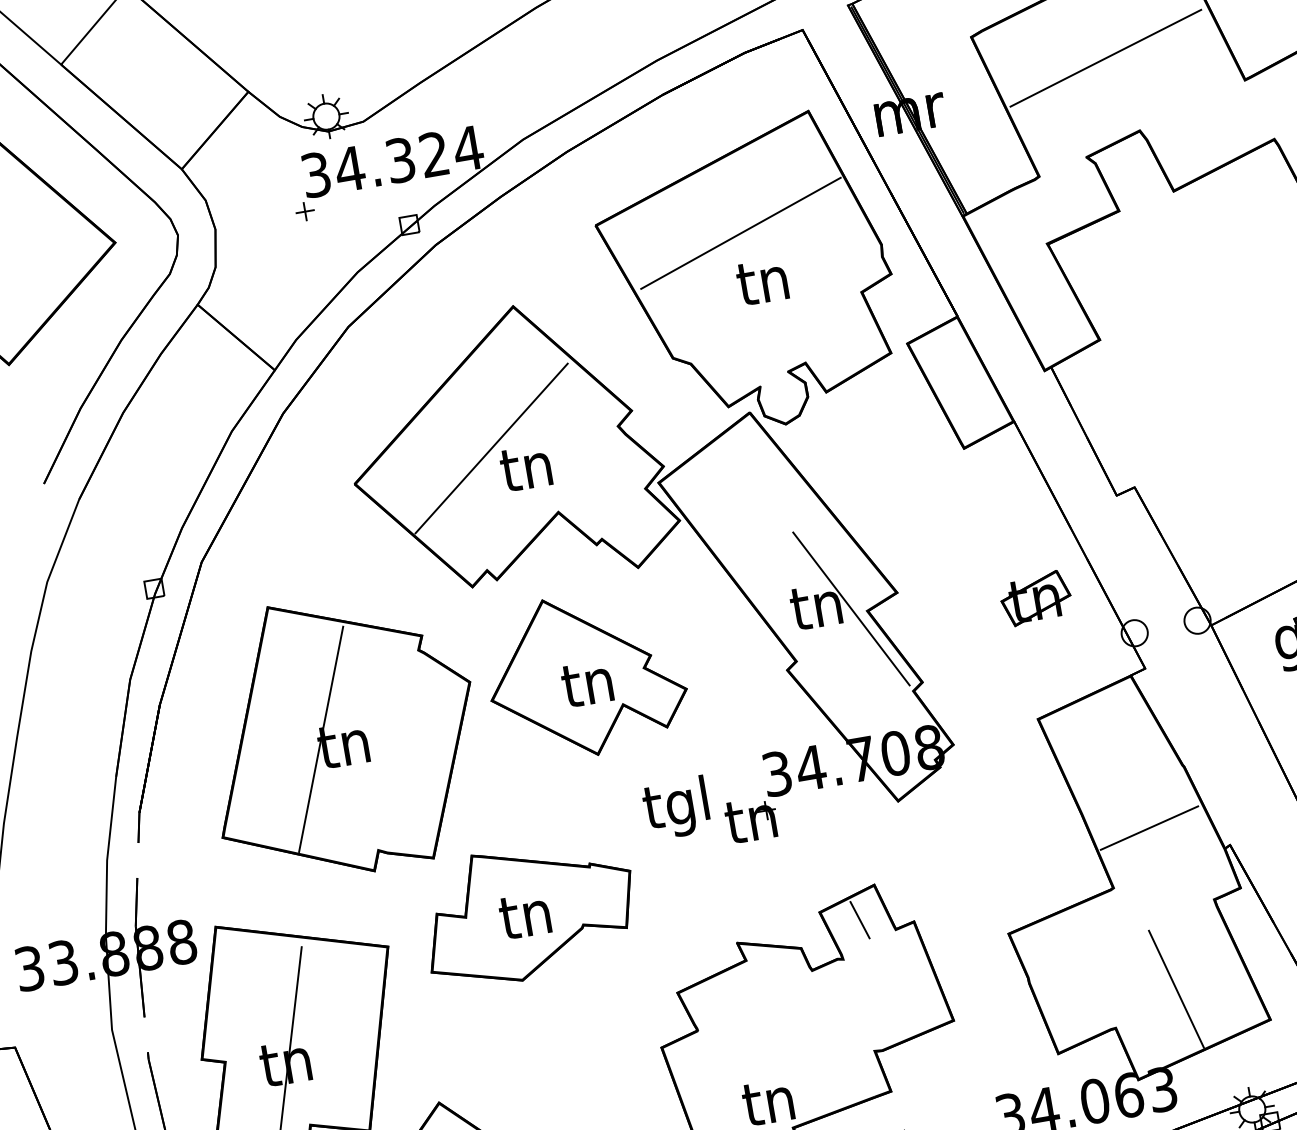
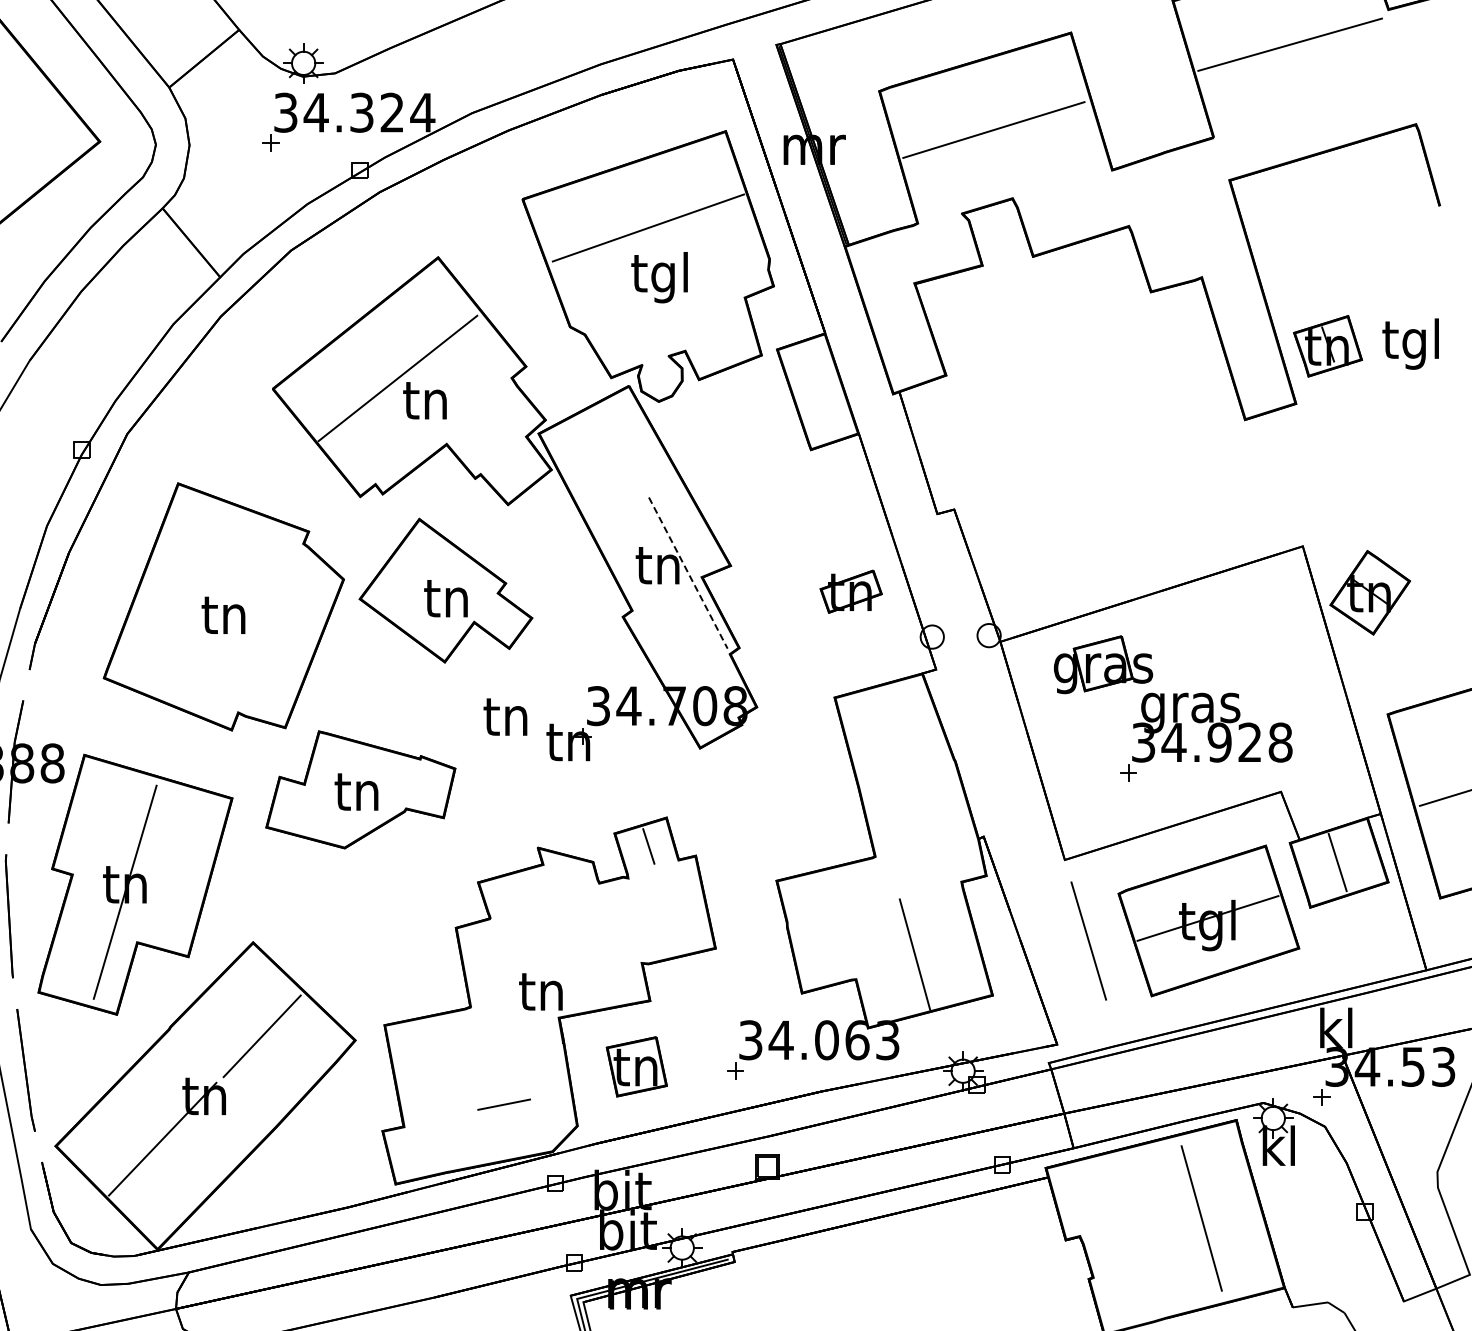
text: (762, 286) -> (659, 277), tn -> tgl
line: (851, 609) -> (688, 573), solid -> dashed
line: (320, 738) -> (204, 606), removed
text: (675, 807) -> (504, 720), tgl -> tn
line: (1149, 827) -> (915, 809), removed

